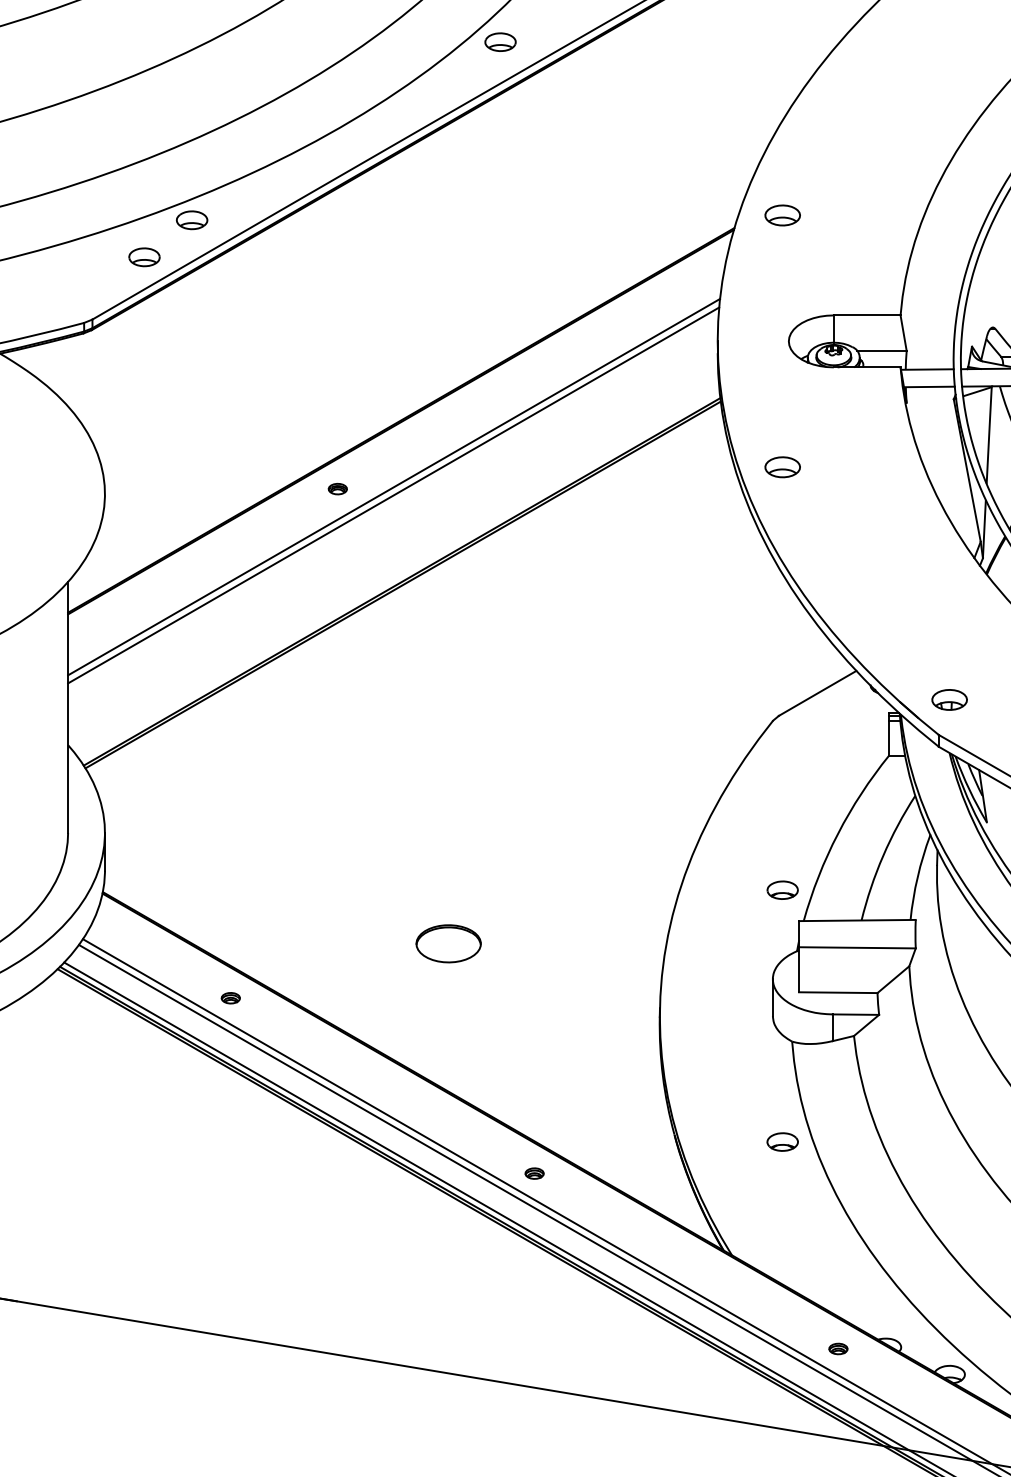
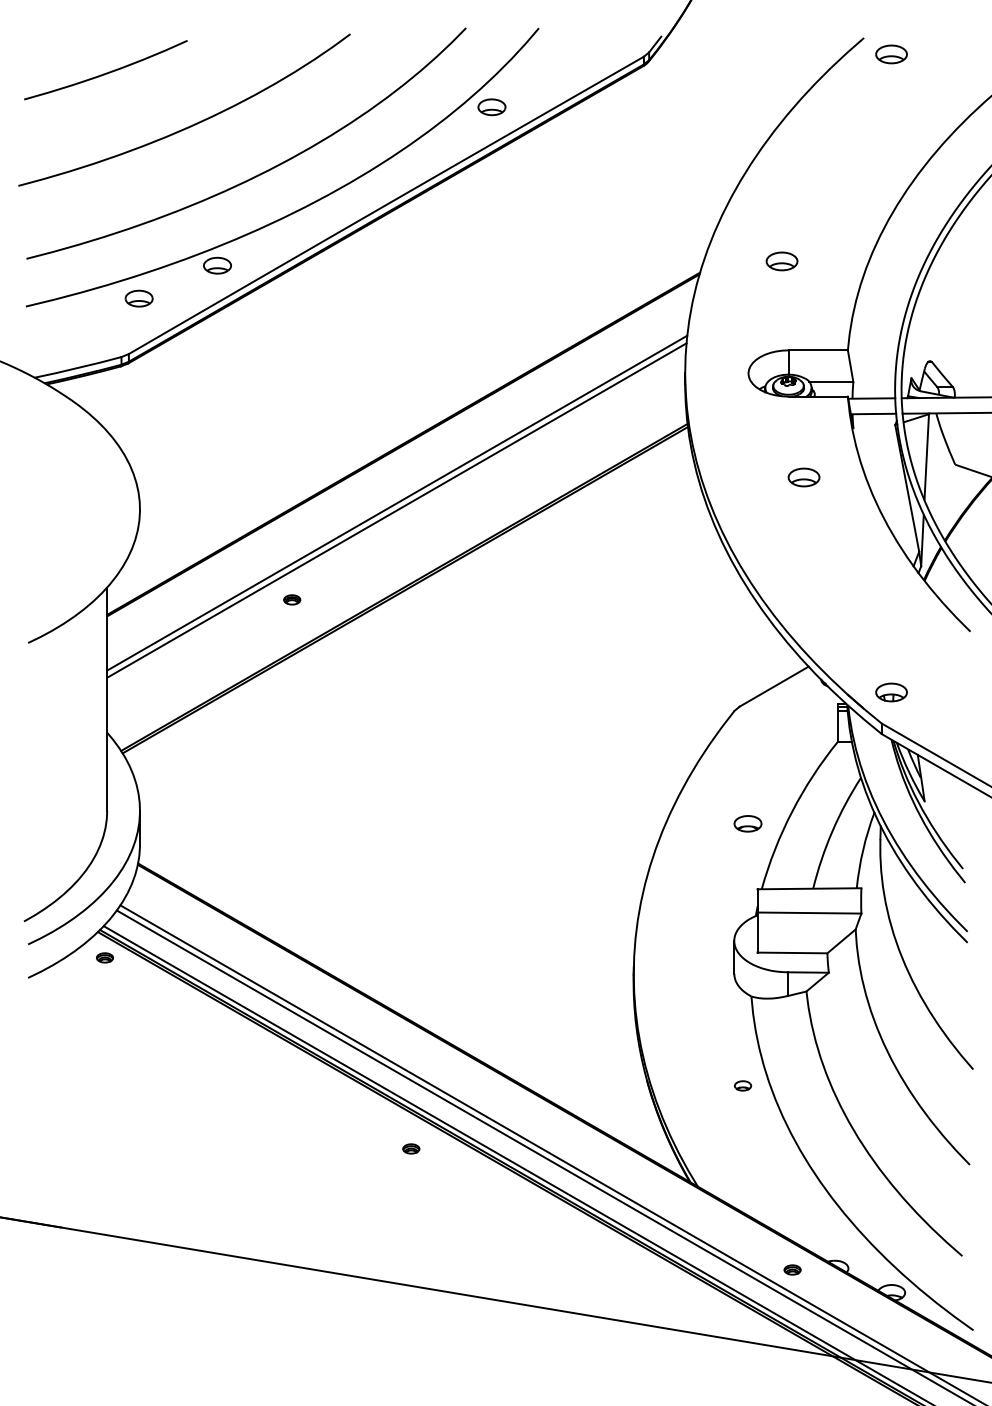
part: (782, 215) -> (781, 261), moved
part: (143, 257) -> (138, 298), moved
part: (782, 467) -> (803, 477), moved
part: (338, 488) -> (292, 599), moved
part: (782, 889) -> (747, 823), moved
part: (448, 943) -> (445, 909), removed
part: (230, 997) -> (104, 957), moved
part: (782, 1141) -> (742, 1085), size x0.6
part: (534, 1173) -> (411, 1148), moved

